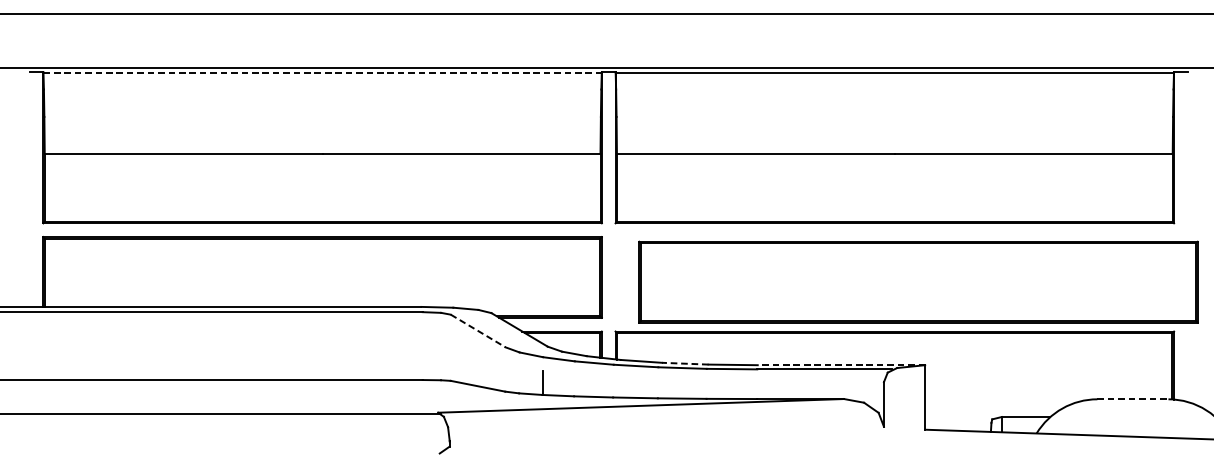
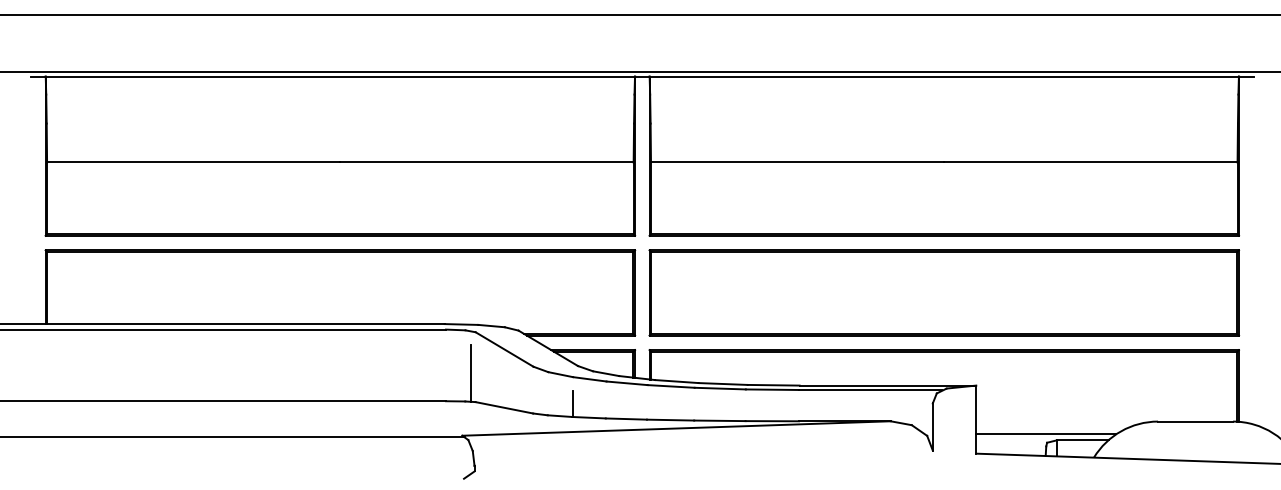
line: (322, 72) -> (340, 76), dashed -> solid
part: (918, 281) -> (944, 292), moved
line: (478, 331) -> (504, 349), dashed -> solid
line: (446, 353) -> (471, 373), added
line: (685, 364) -> (723, 384), dashed -> solid
line: (841, 365) -> (887, 385), dashed -> solid
line: (1132, 399) -> (1195, 421), dashed -> solid
line: (991, 411) -> (1046, 434), added

